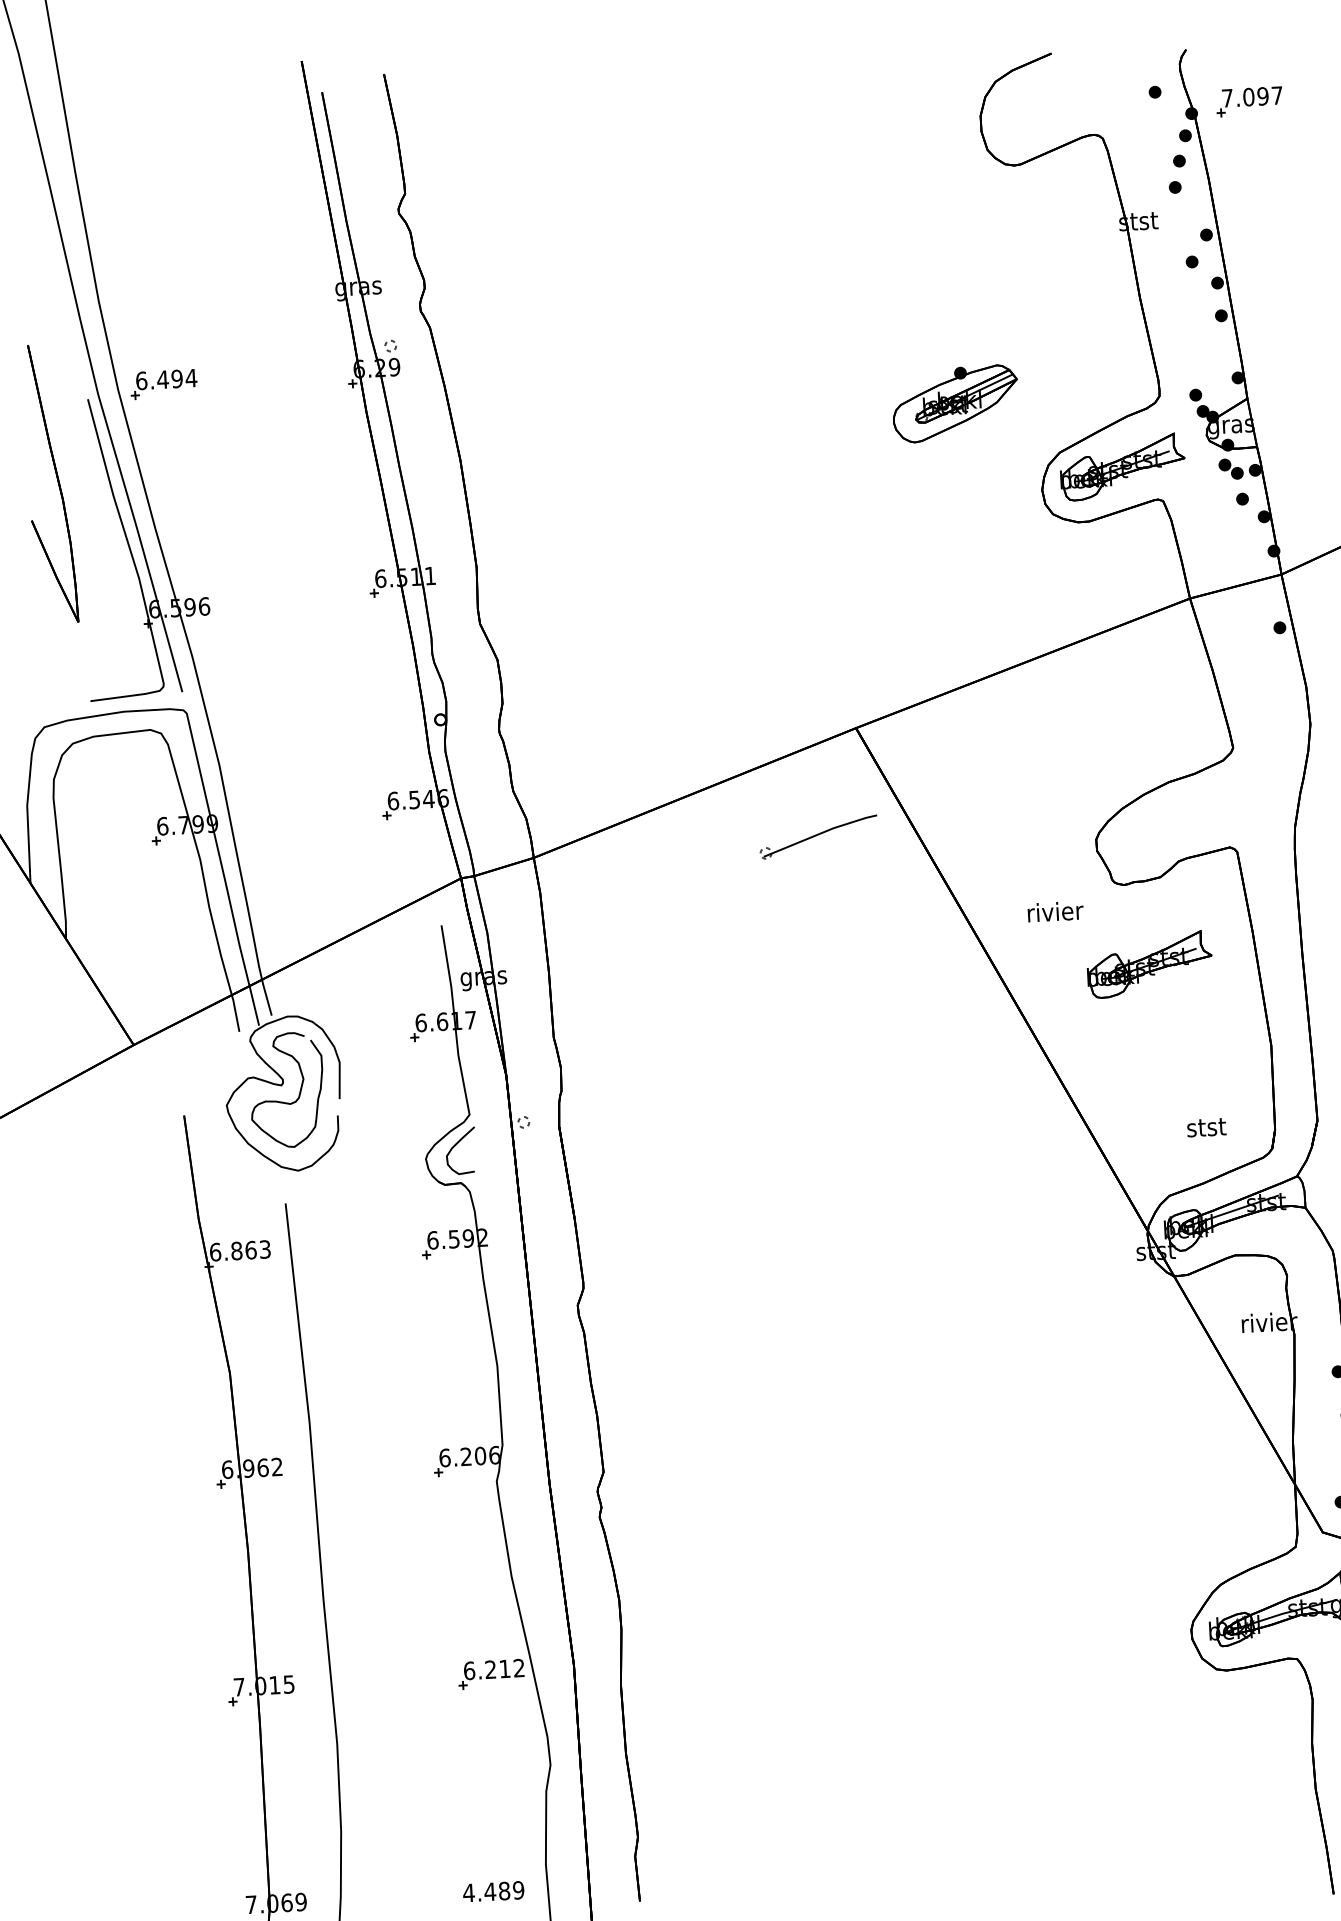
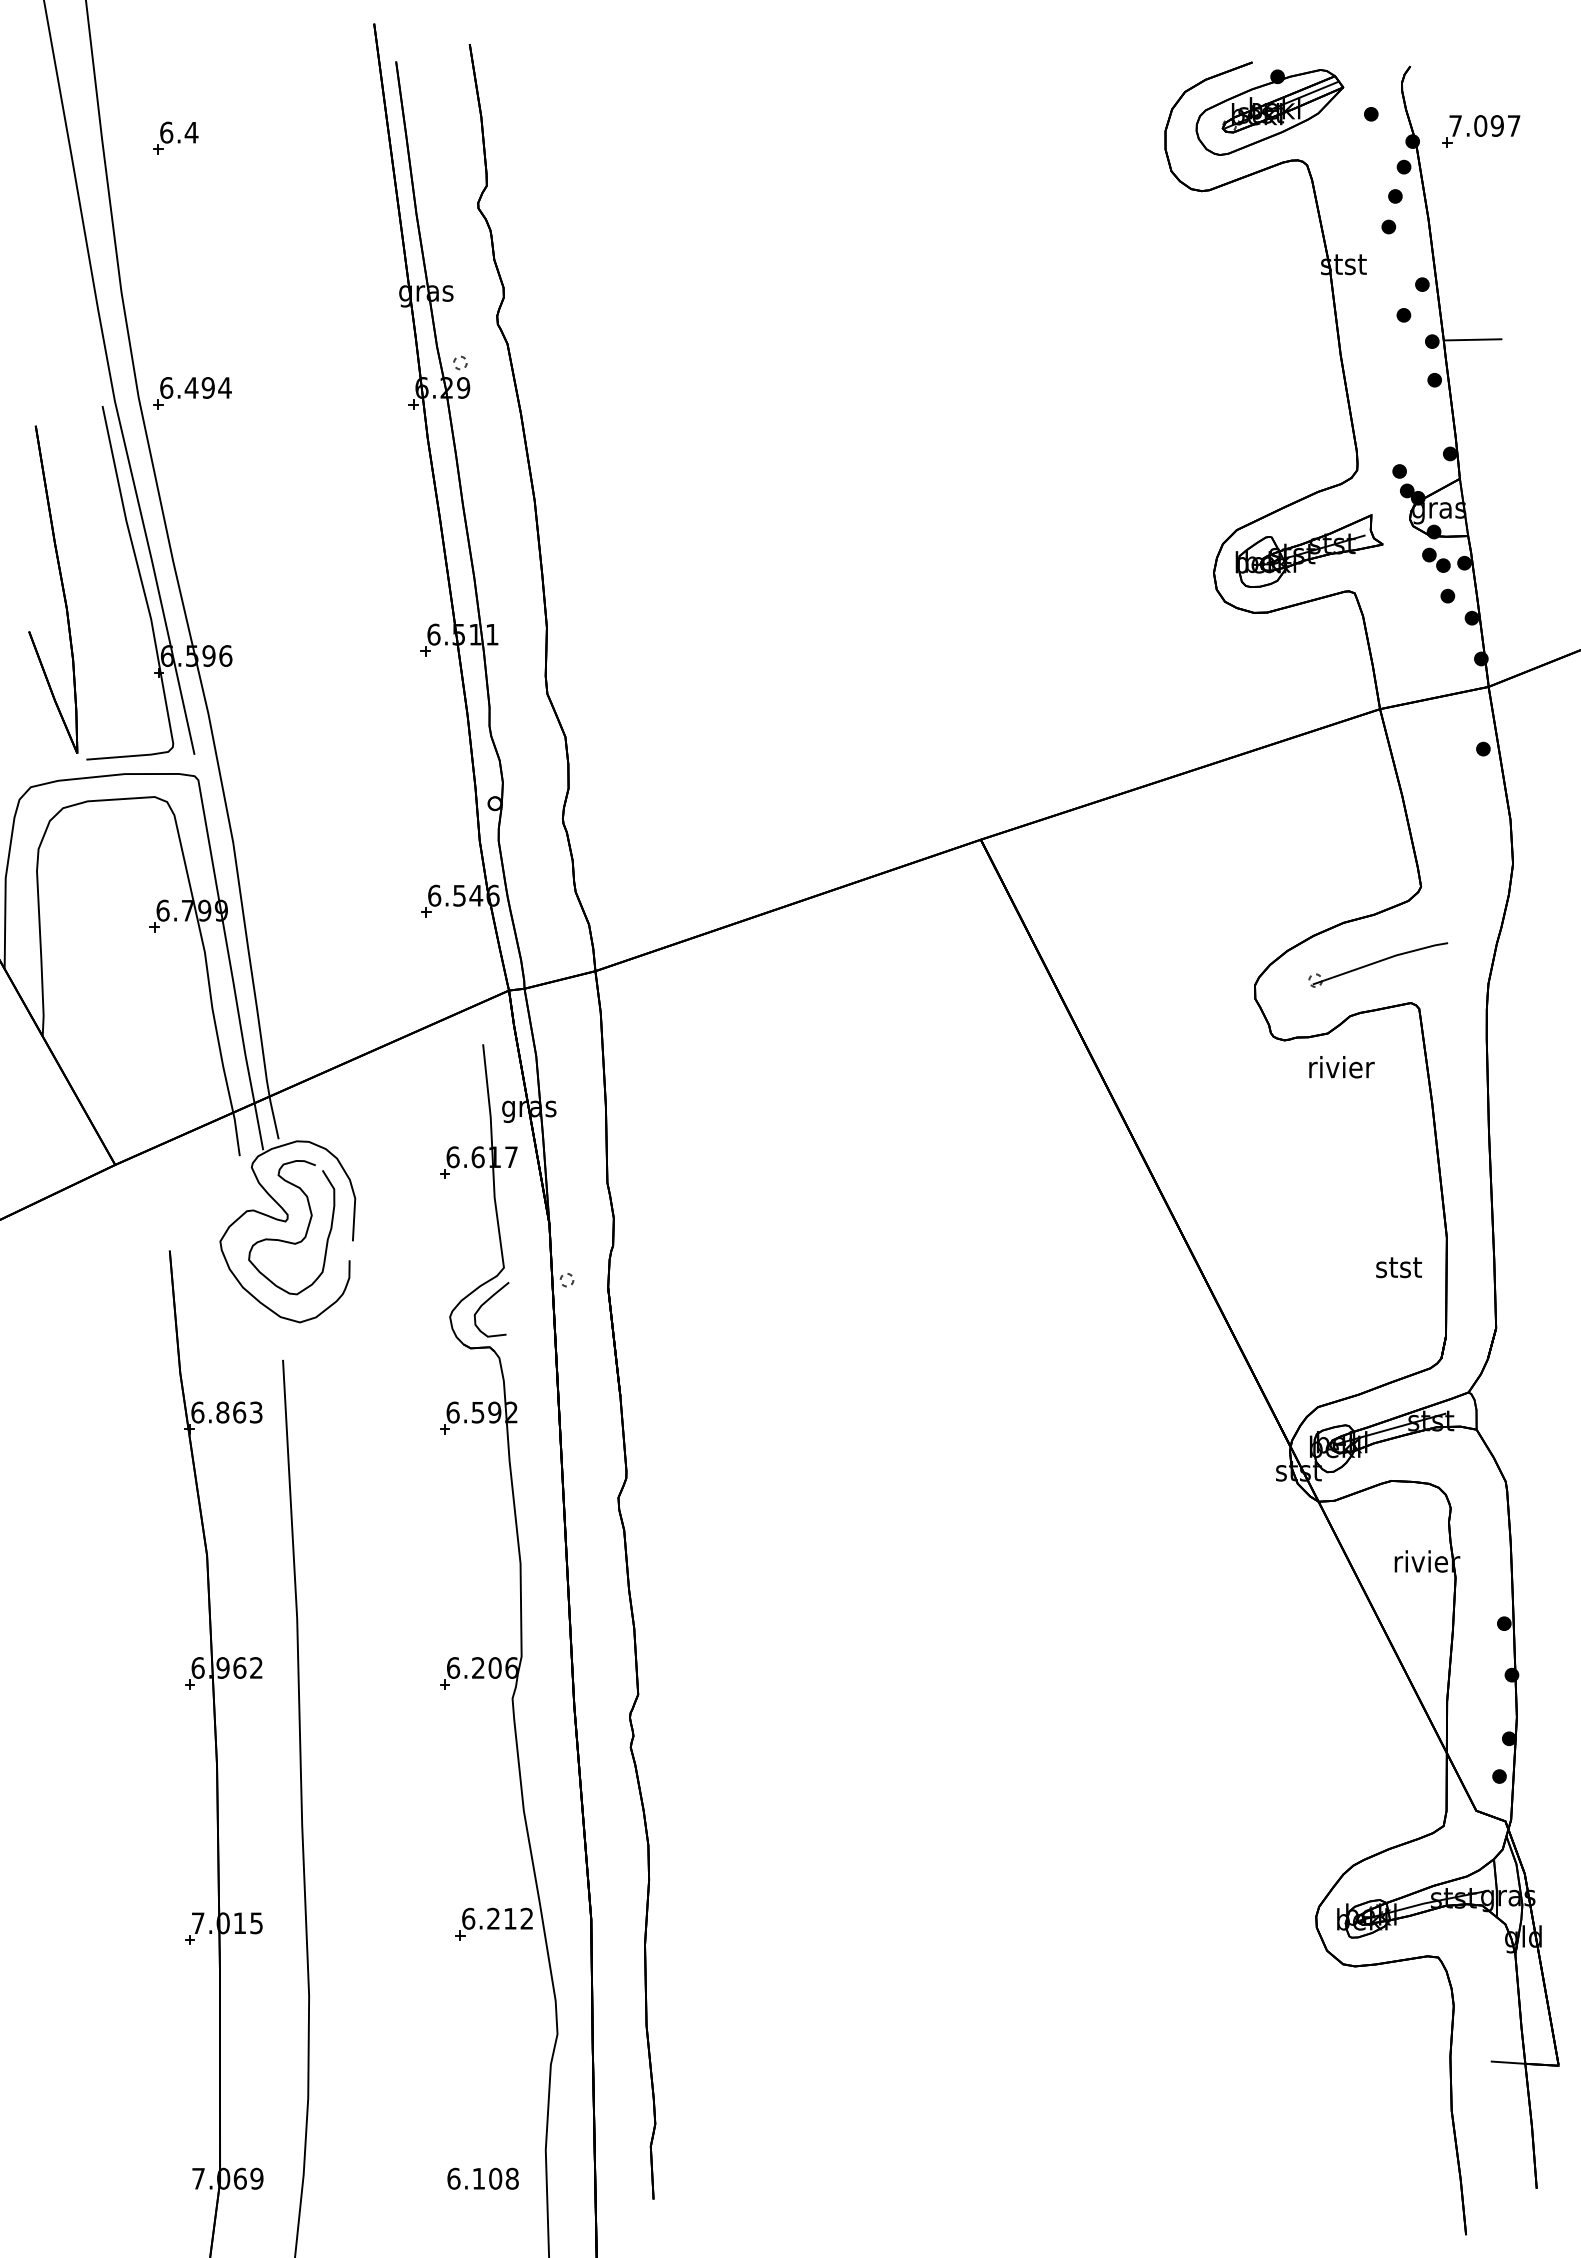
part: (137, 167) -> (175, 137), added
line: (1251, 279) -> (1472, 339), added
part: (955, 403) -> (1269, 112), moved
part: (57, 480) -> (61, 586), moved
part: (818, 836) -> (1378, 964), moved
text: (1055, 911) -> (1341, 1067), moved
part: (1149, 964) -> (1309, 1134), removed
text: (1206, 1127) -> (1398, 1267), moved
text: (493, 1891) -> (482, 2178), 4.489 -> 6.108

